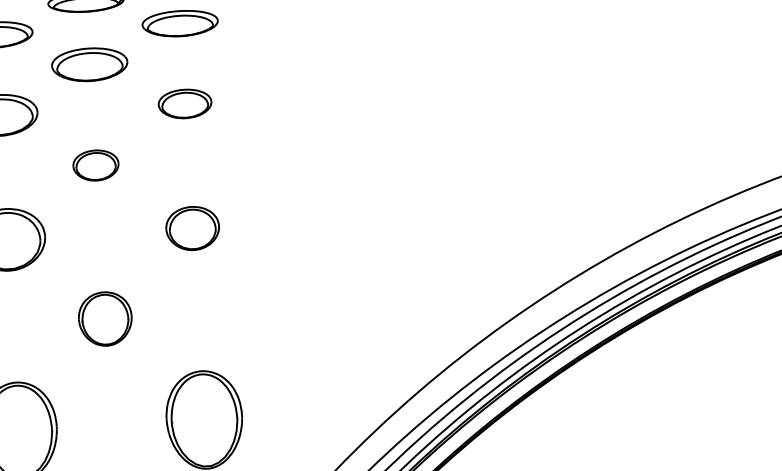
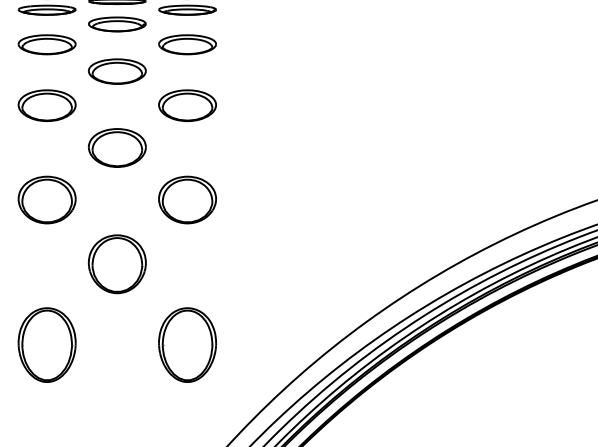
part: (185, 103) -> (187, 105), size x1.43
part: (96, 164) -> (117, 147), size x1.67
part: (192, 227) -> (187, 199), size x1.43
part: (105, 319) -> (117, 264), size x1.43

